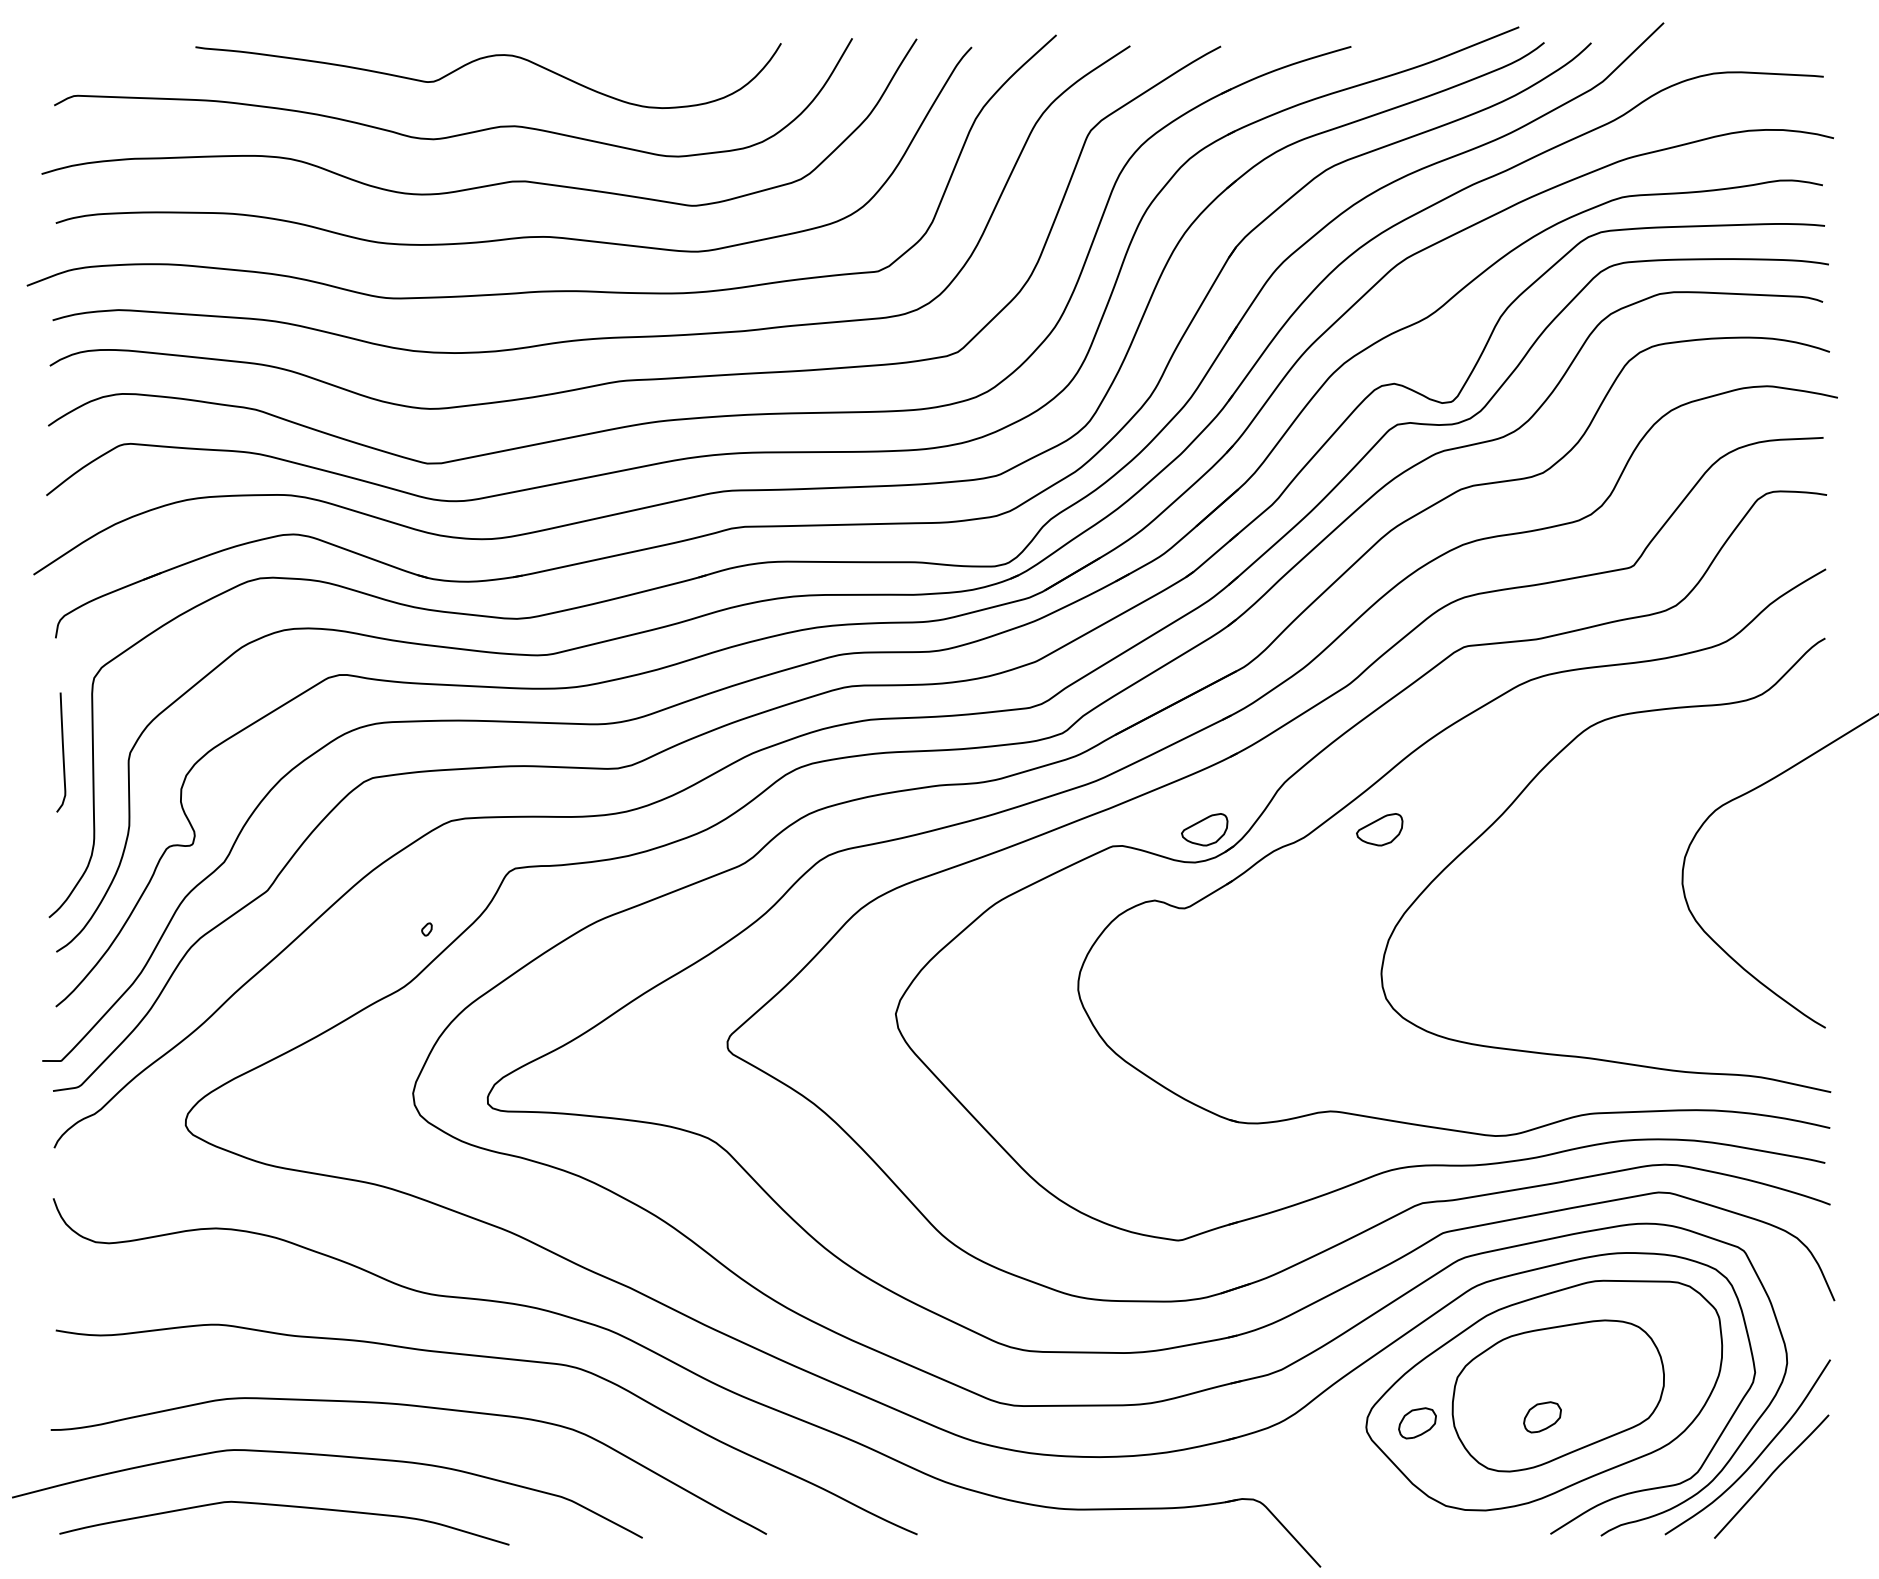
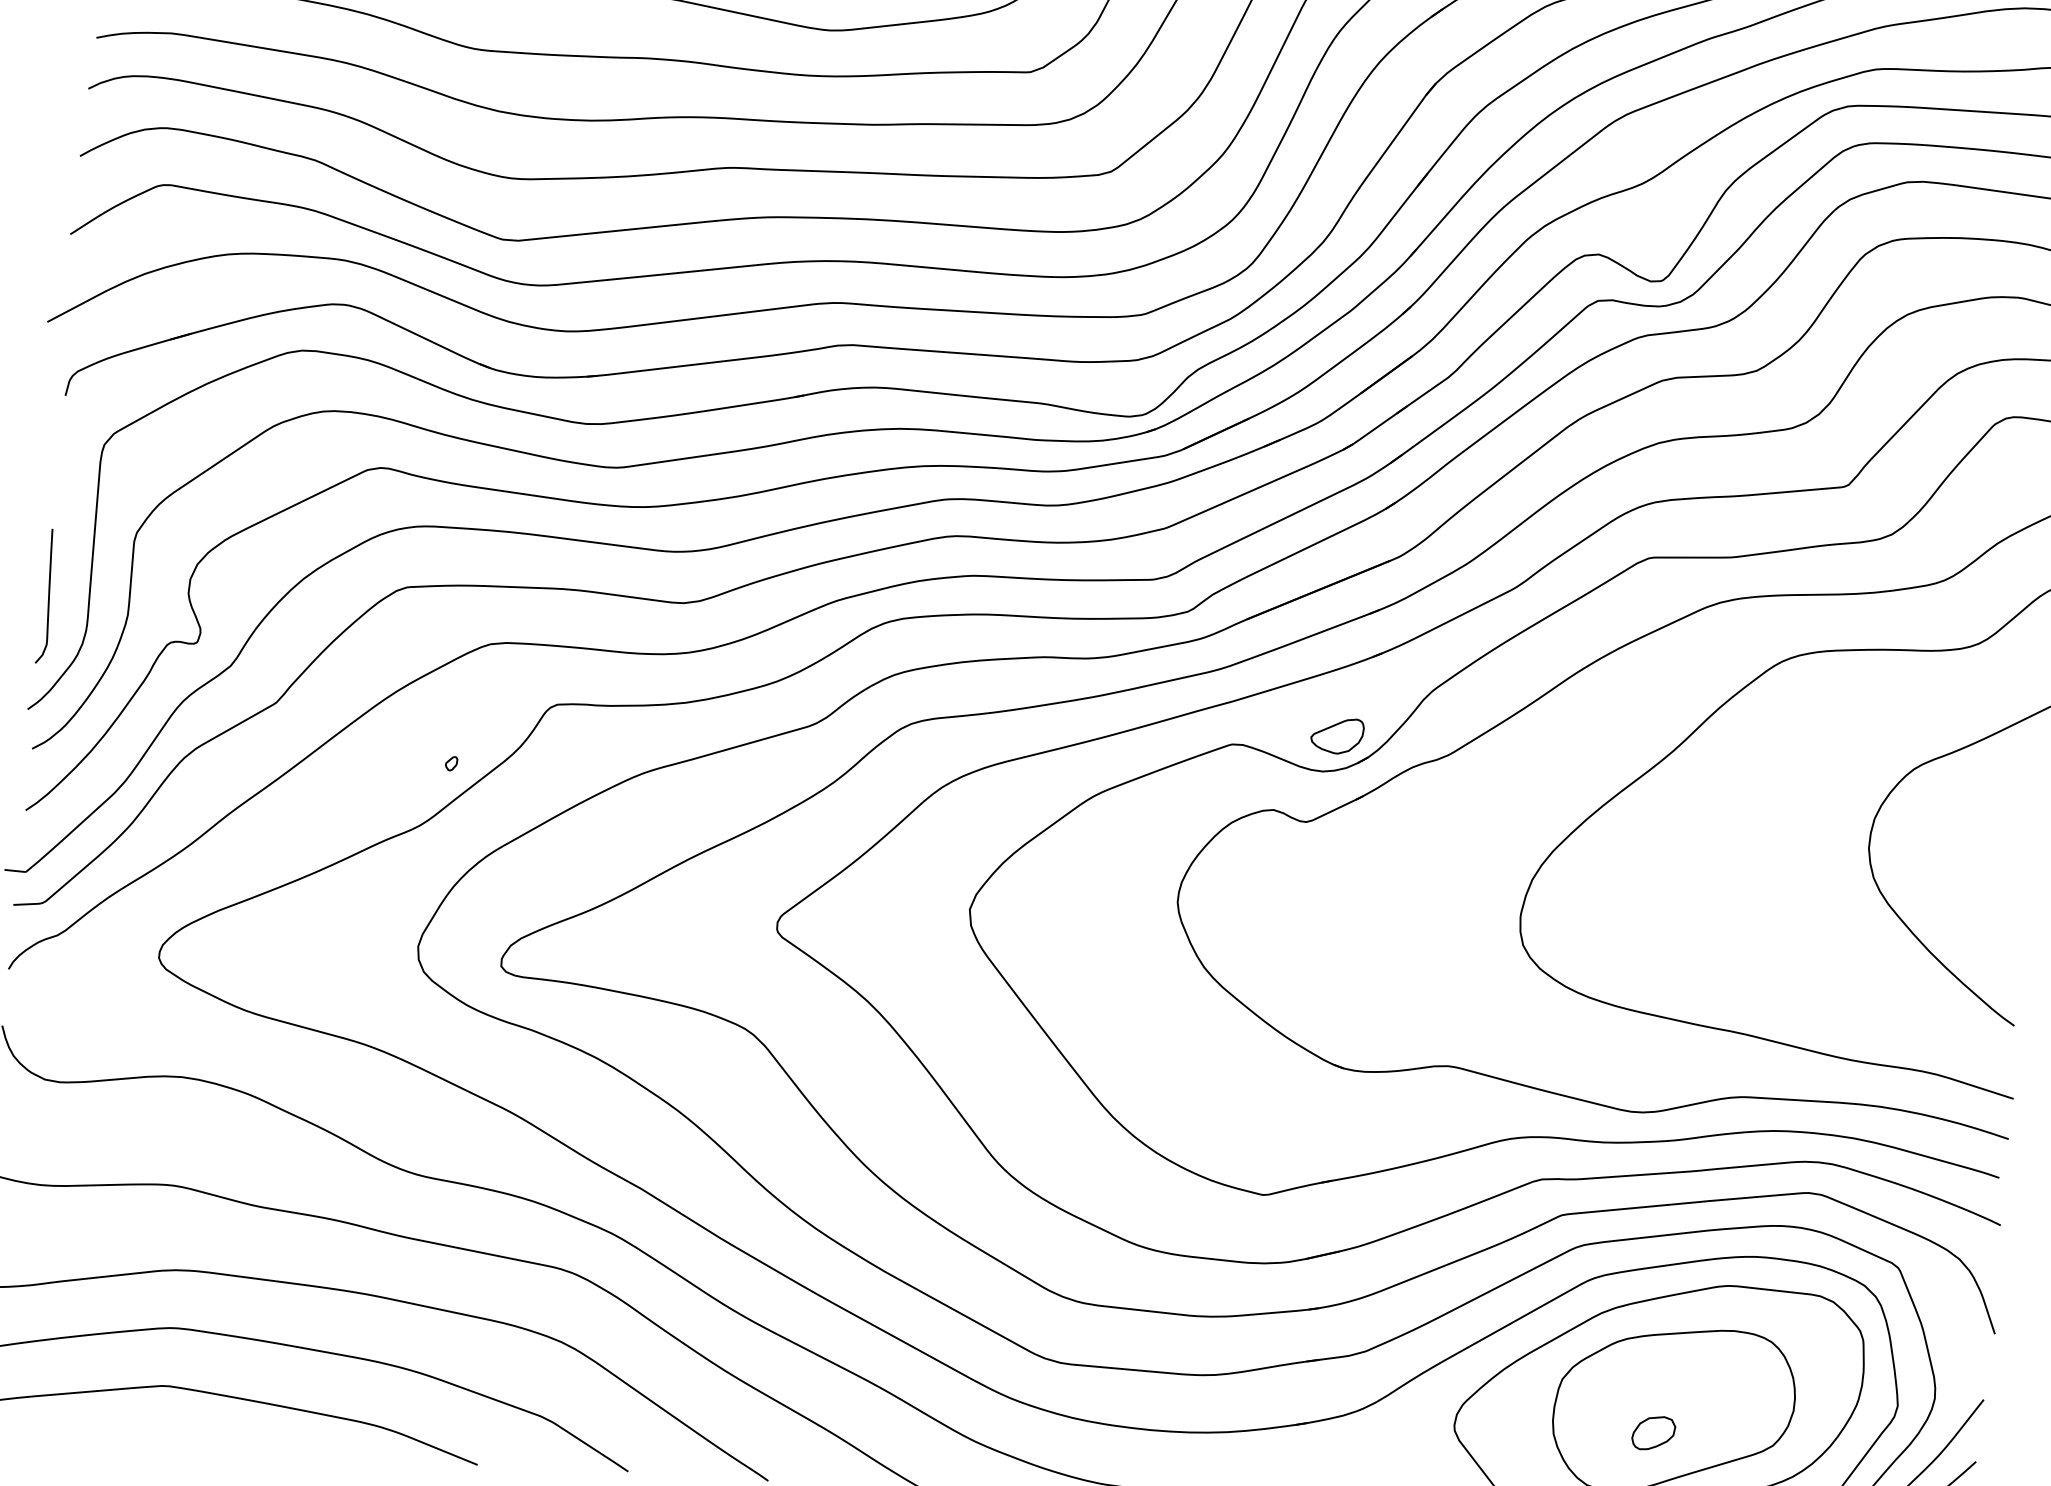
curve: (62, 752) -> (48, 596), moved
part: (1379, 829) -> (1533, 754), removed
part: (1417, 1423) -> (1512, 1426), removed

